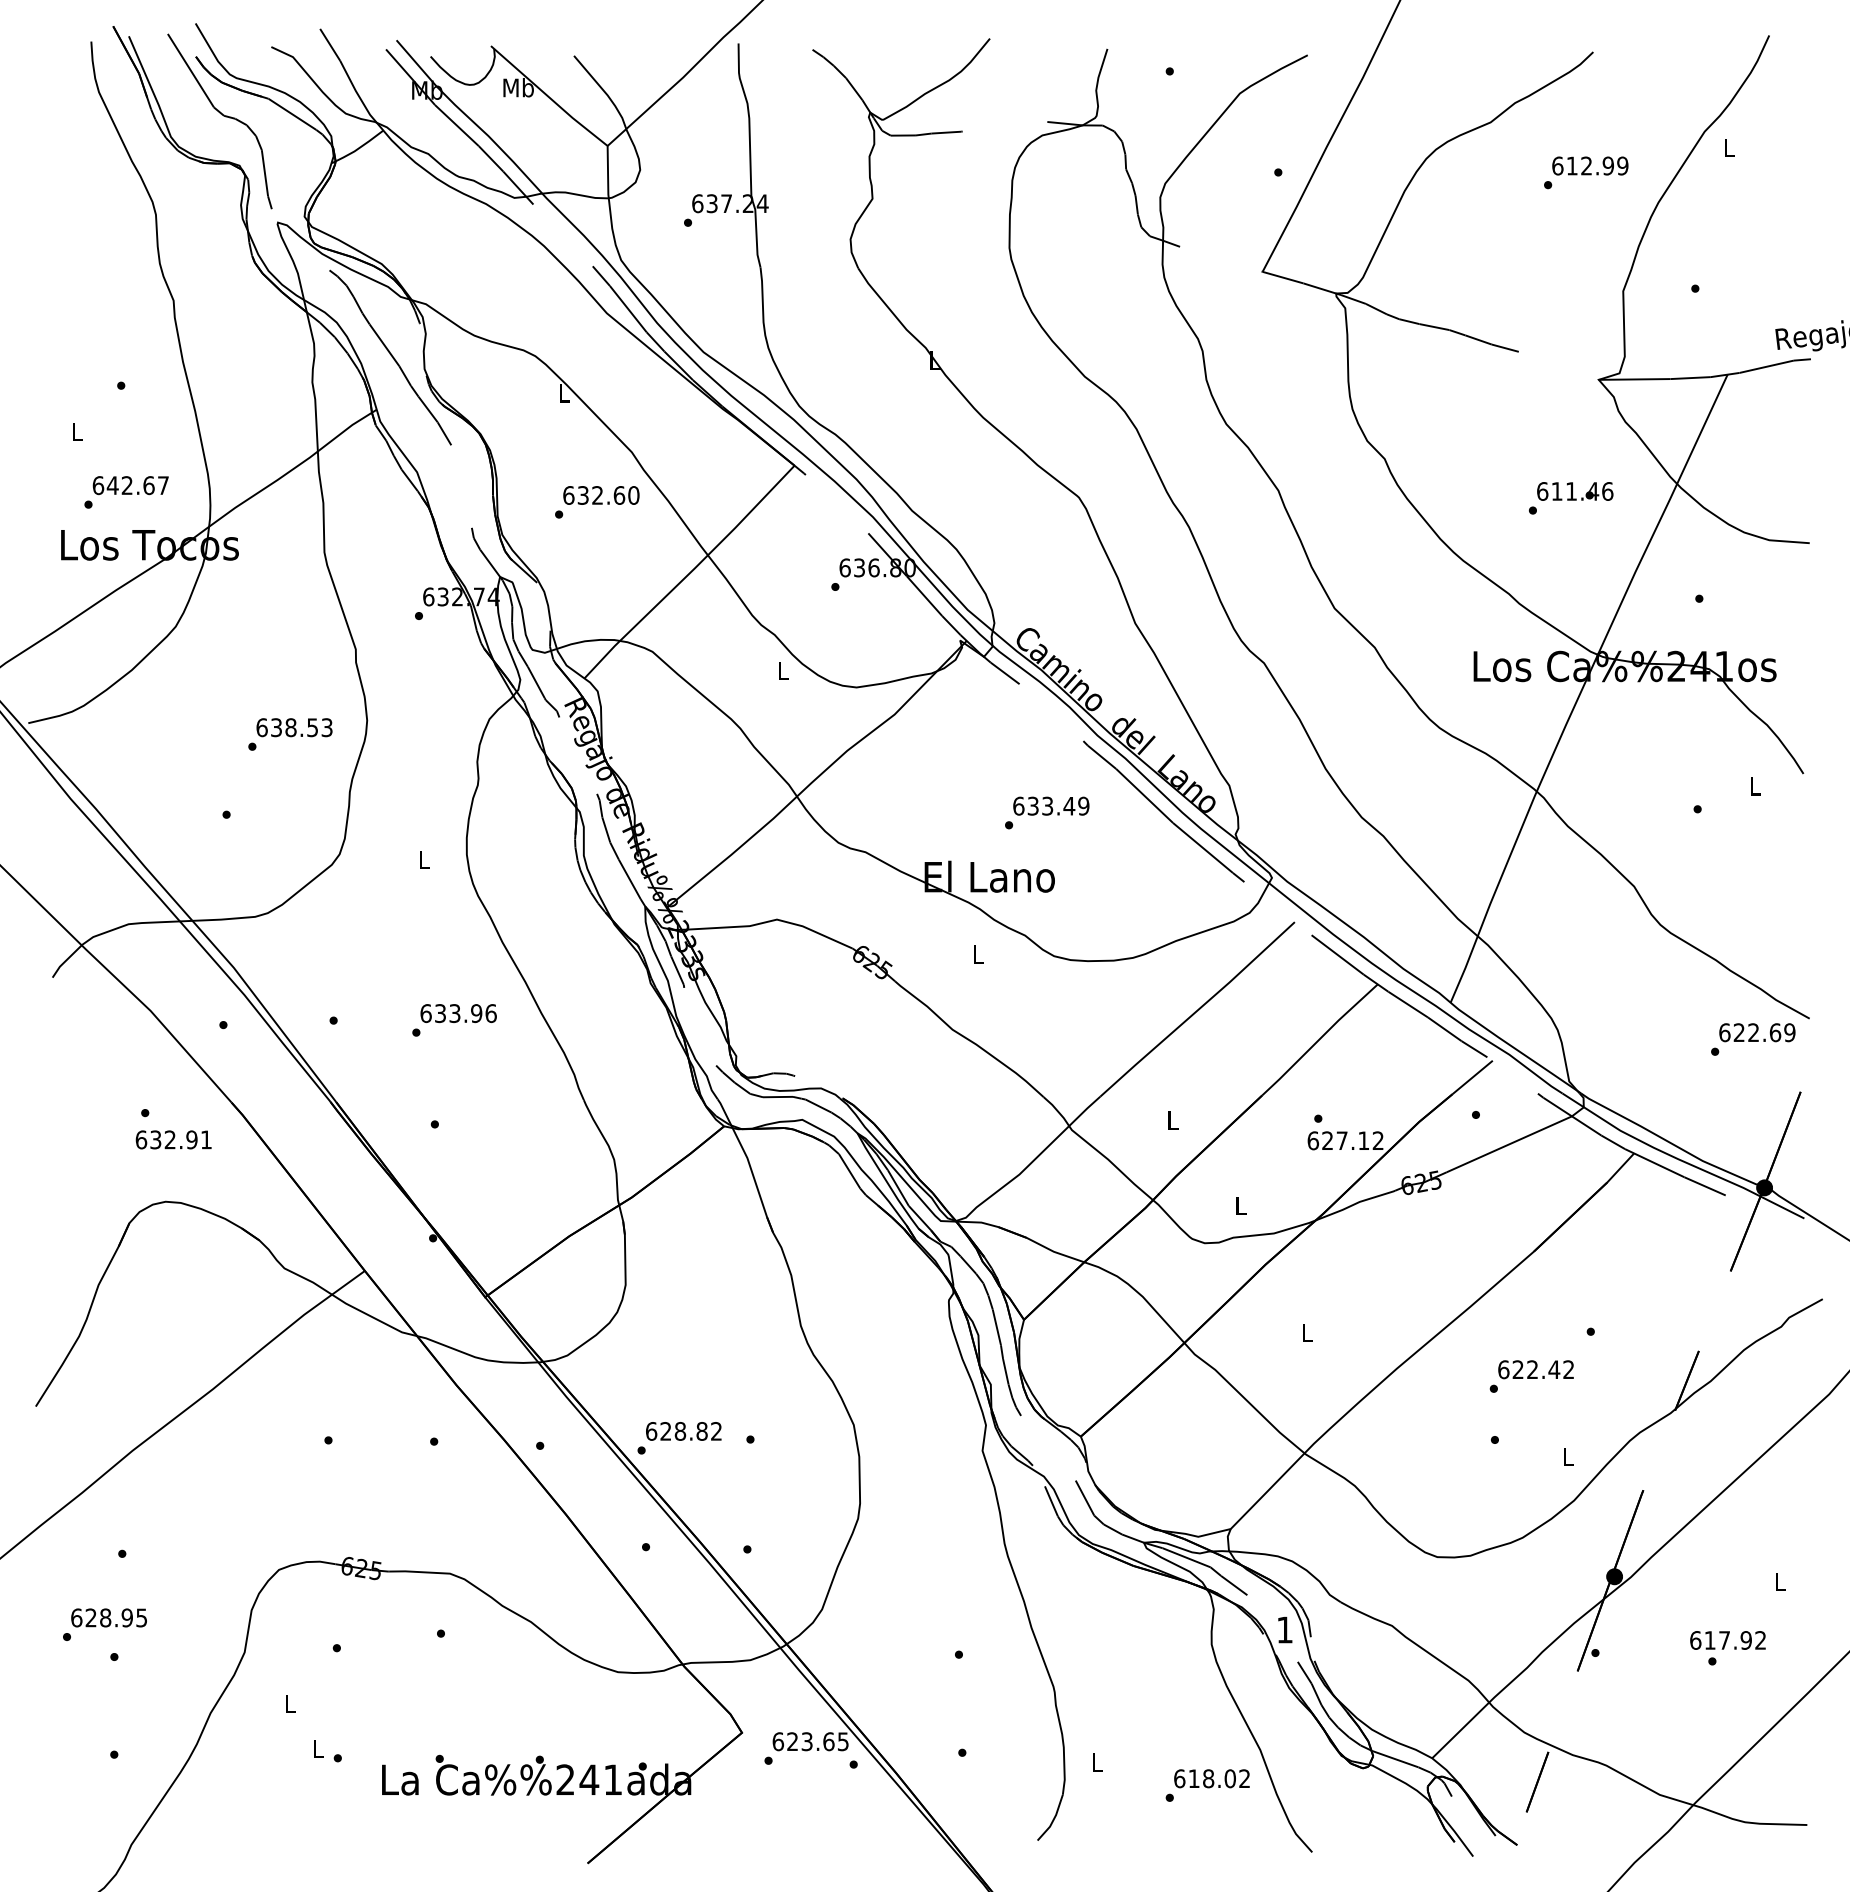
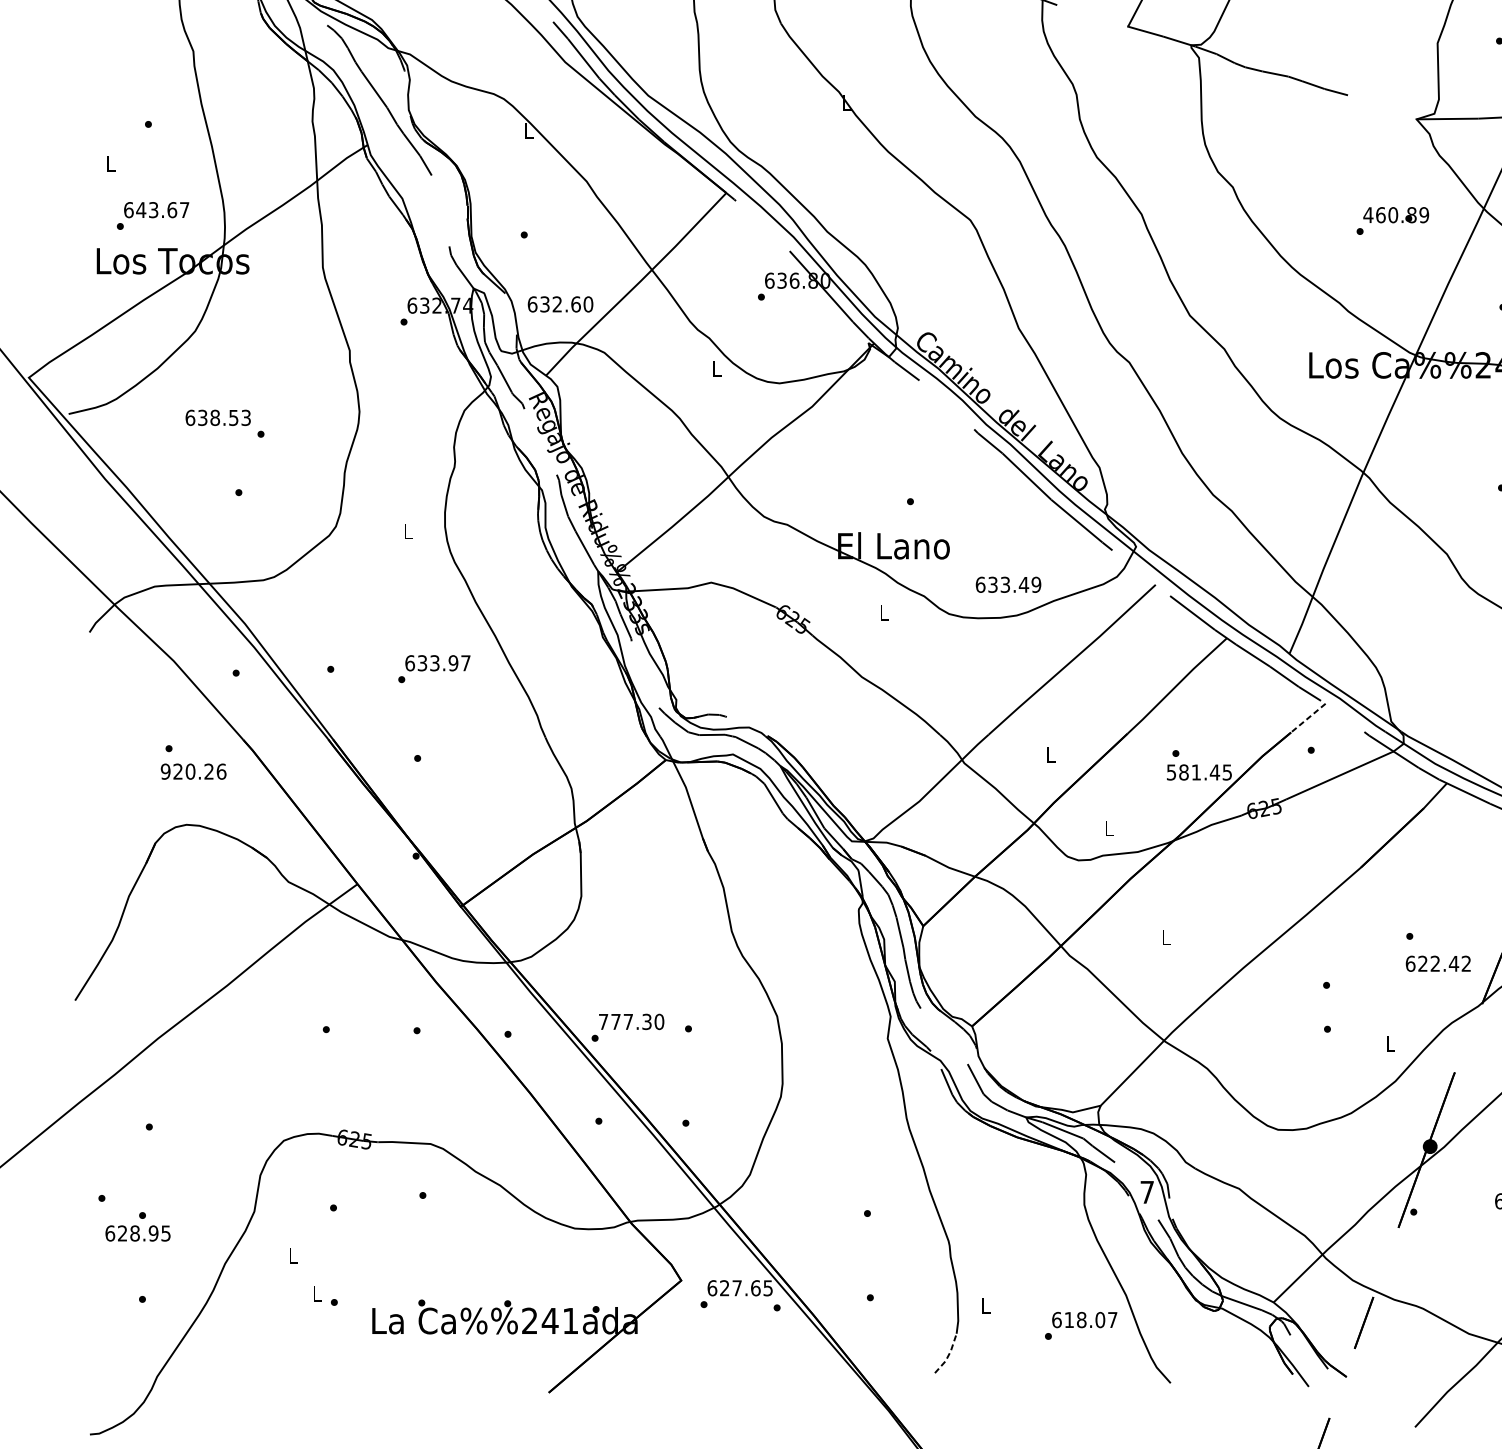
text: (126, 485) -> (152, 210), 642.67 -> 643.67
text: (1574, 491) -> (1395, 215), 611.46 -> 460.89
text: (601, 495) -> (560, 304), moved
text: (294, 727) -> (218, 417), moved
text: (1051, 805) -> (1008, 584), moved
text: (490, 1013) -> (465, 663), 633.96 -> 633.97
line: (1472, 1077) -> (1308, 718), solid -> dashed
text: (173, 1139) -> (193, 771), 632.91 -> 920.26
text: (1345, 1140) -> (1199, 772), 627.12 -> 581.45
text: (1535, 1369) -> (1437, 963), moved
text: (684, 1431) -> (631, 1021), 628.82 -> 777.30
text: (108, 1617) -> (137, 1233), moved
text: (1284, 1629) -> (1146, 1191), 1 -> 7
text: (806, 1741) -> (736, 1288), 623.65 -> 627.65
text: (1244, 1778) -> (1112, 1319), 618.02 -> 618.07
line: (1053, 1819) -> (948, 1355), solid -> dashed

